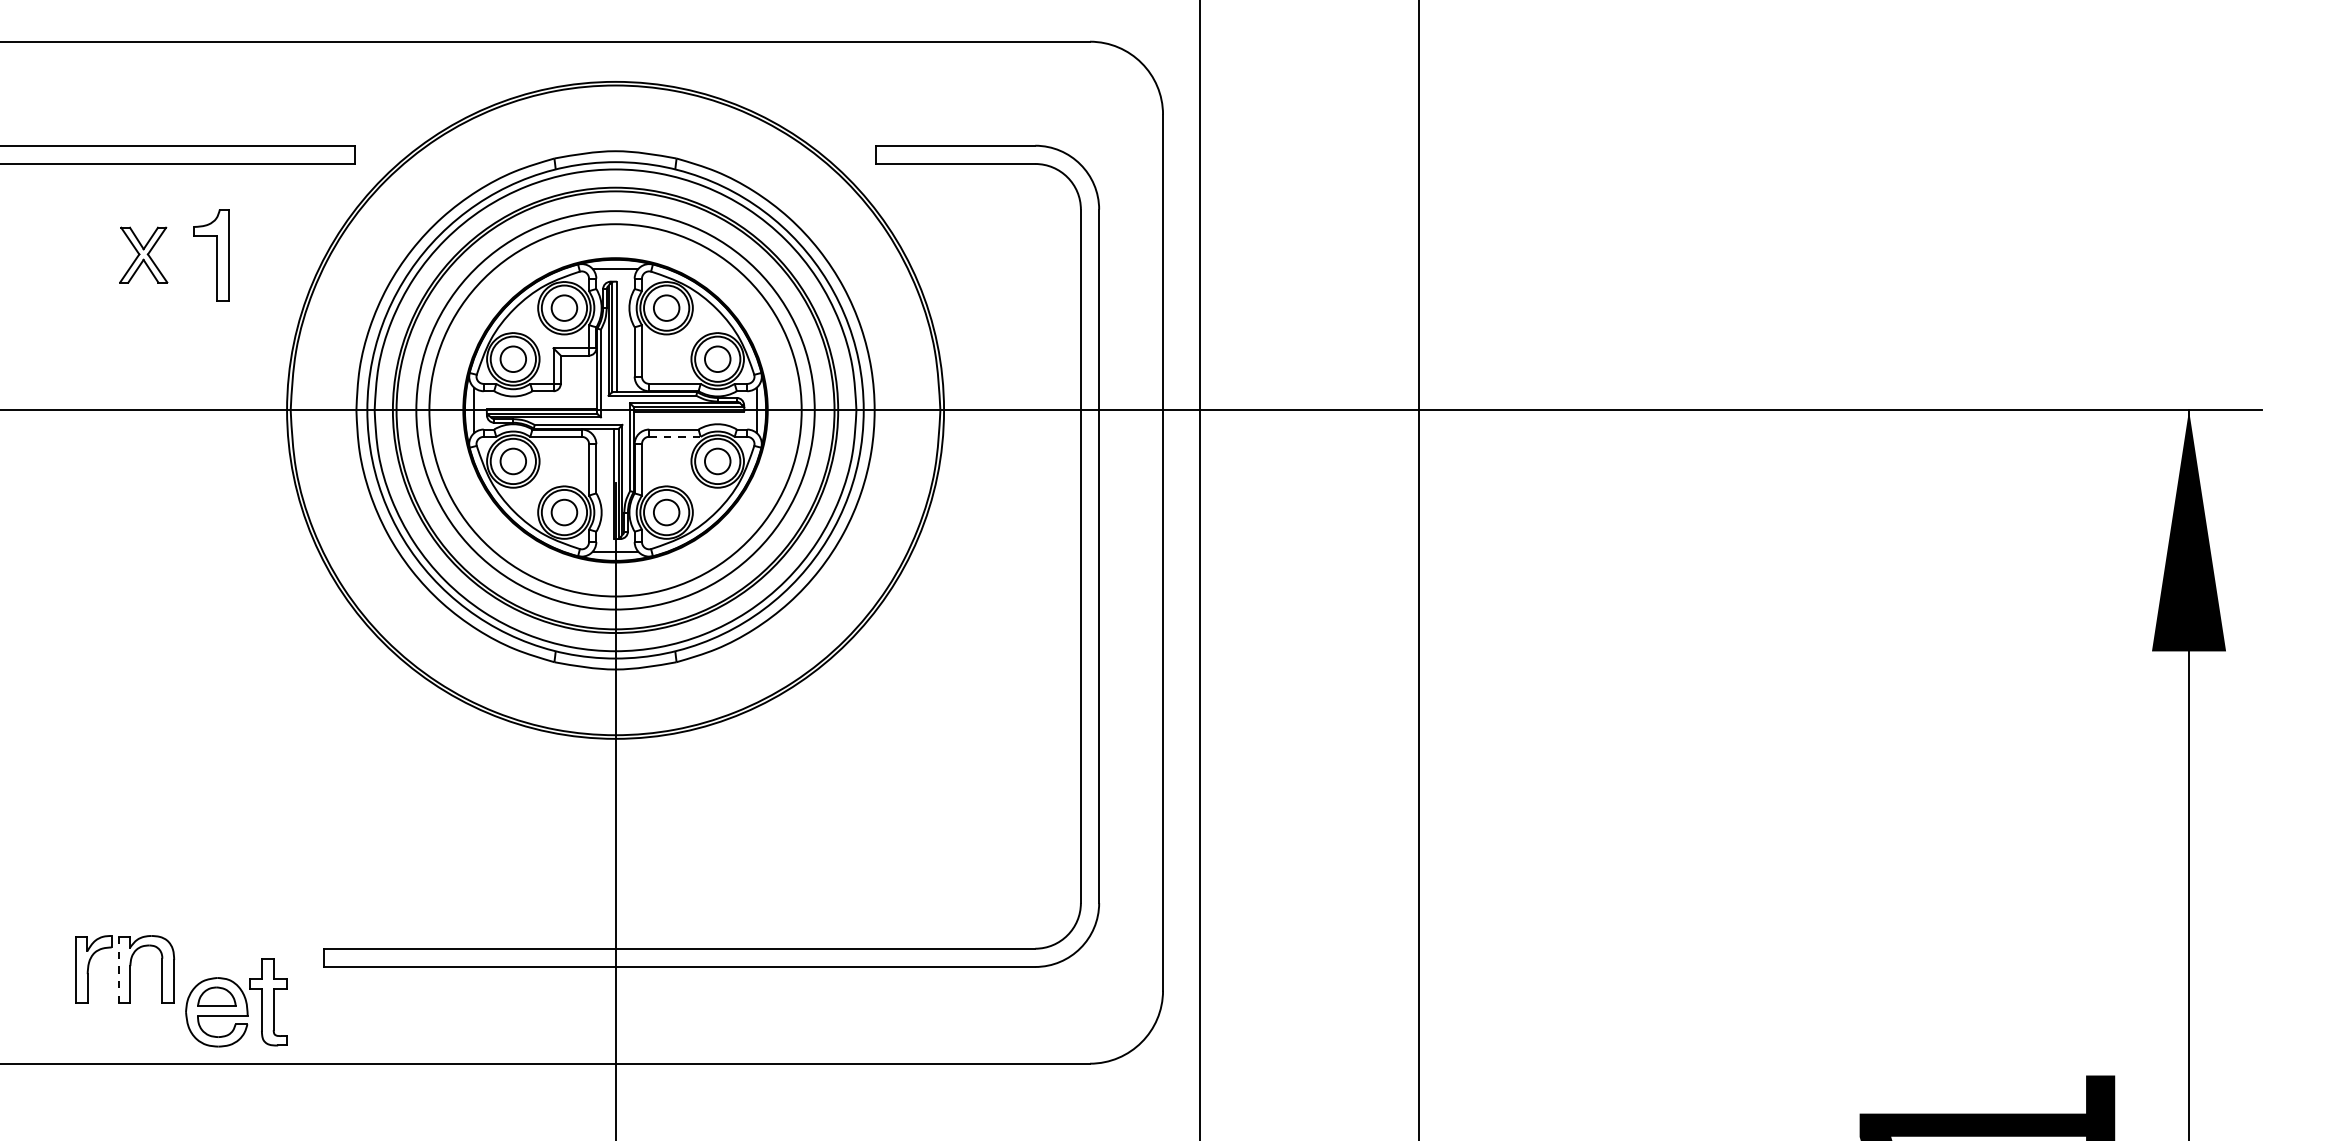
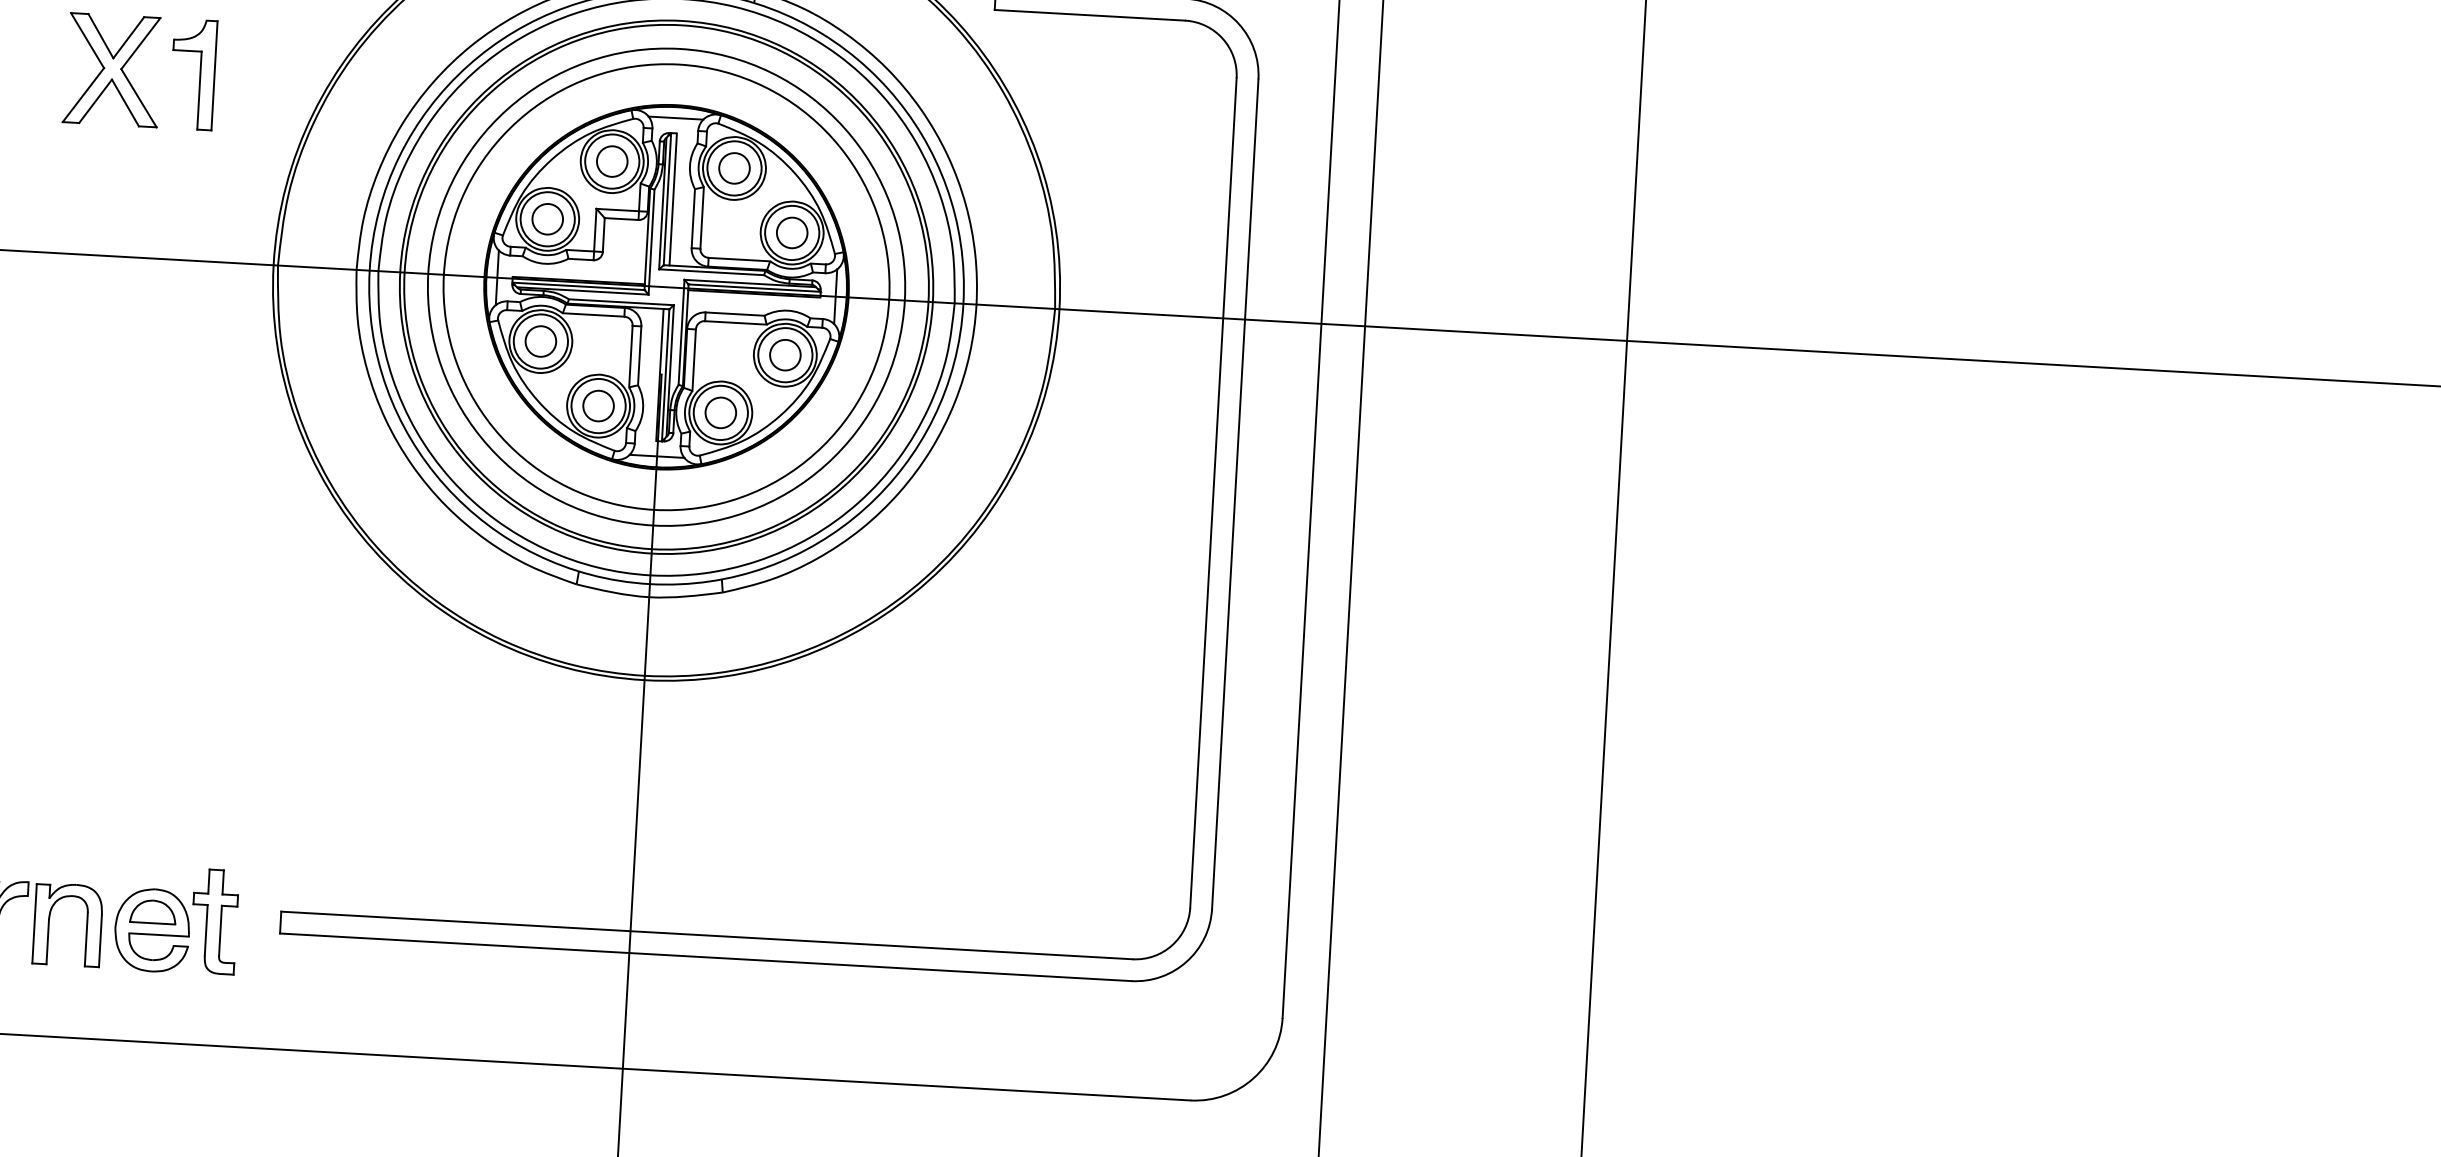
part: (143, 254) -> (112, 69), size x1.67
line: (675, 436) -> (736, 322), dashed -> solid
line: (118, 970) -> (34, 924), dashed -> solid
part: (236, 1002) -> (176, 919), moved

